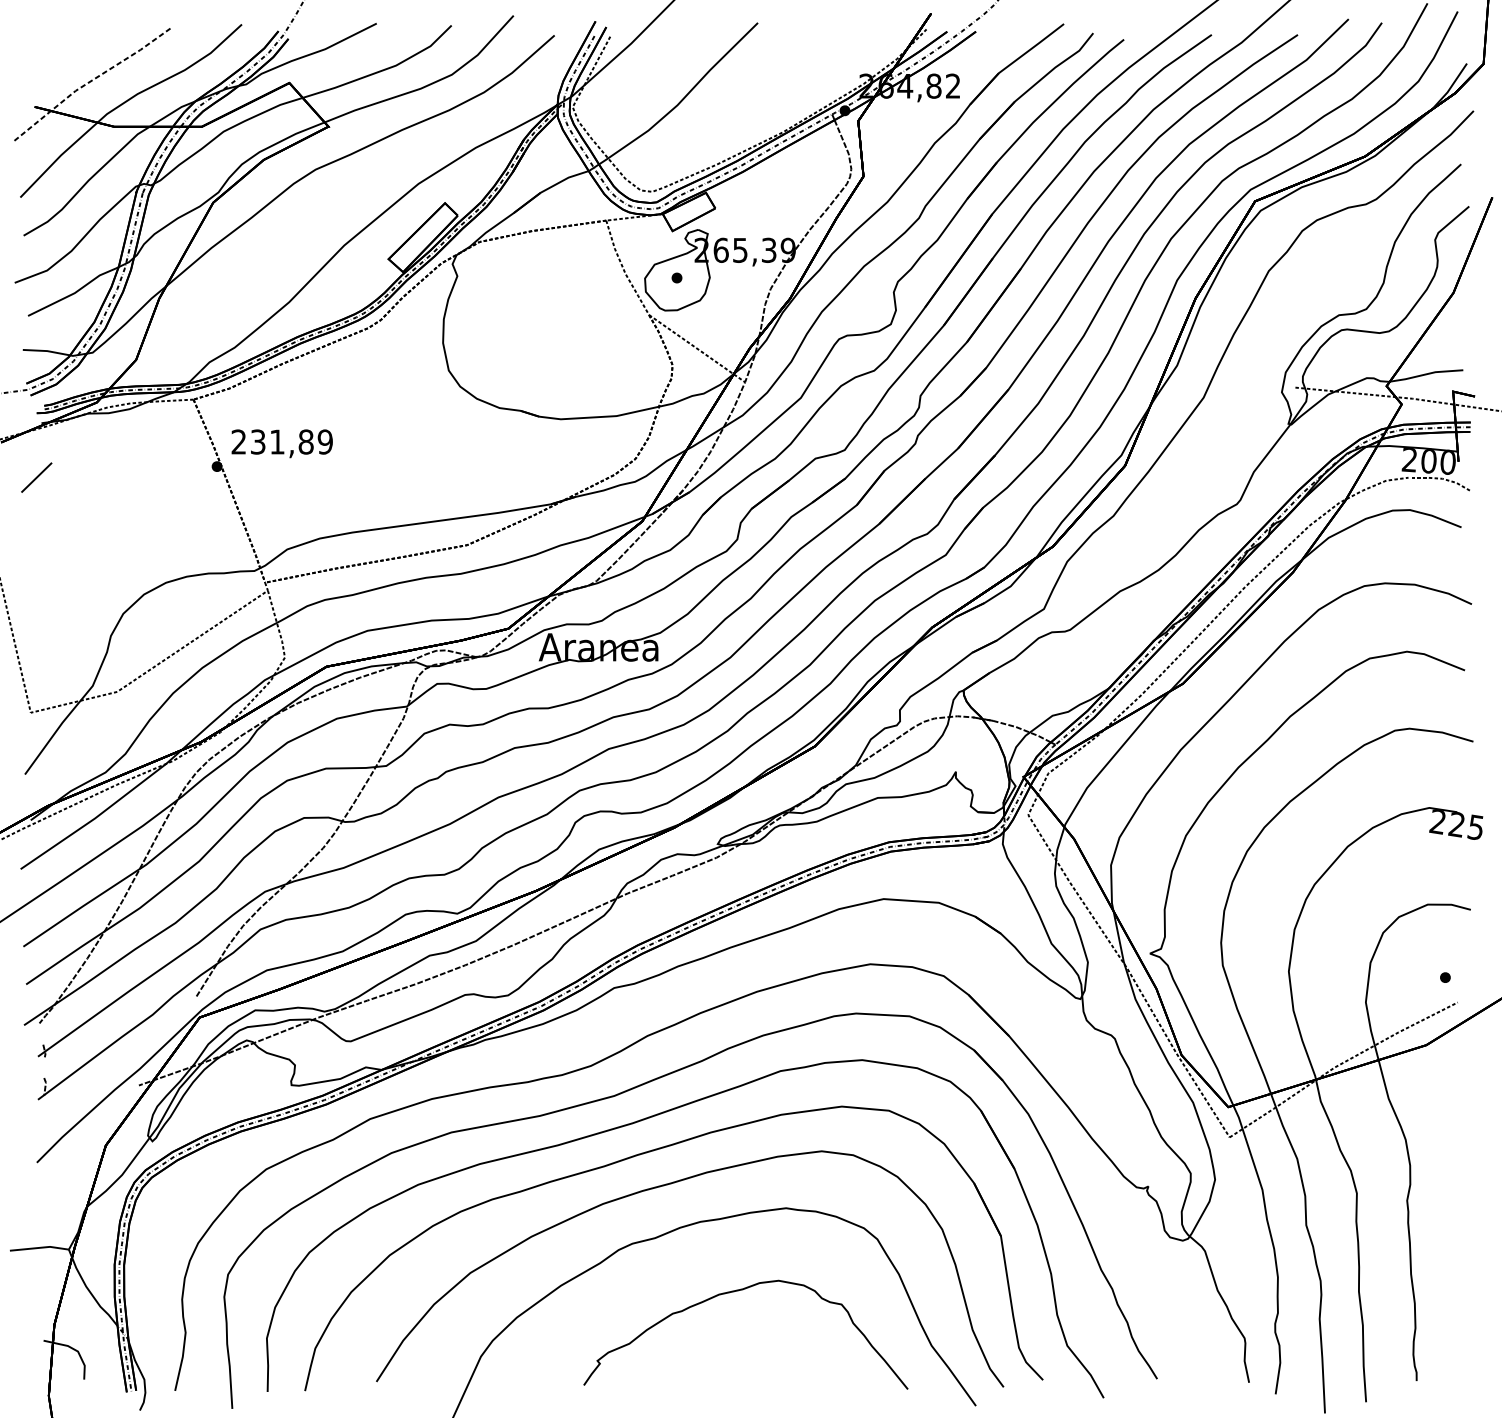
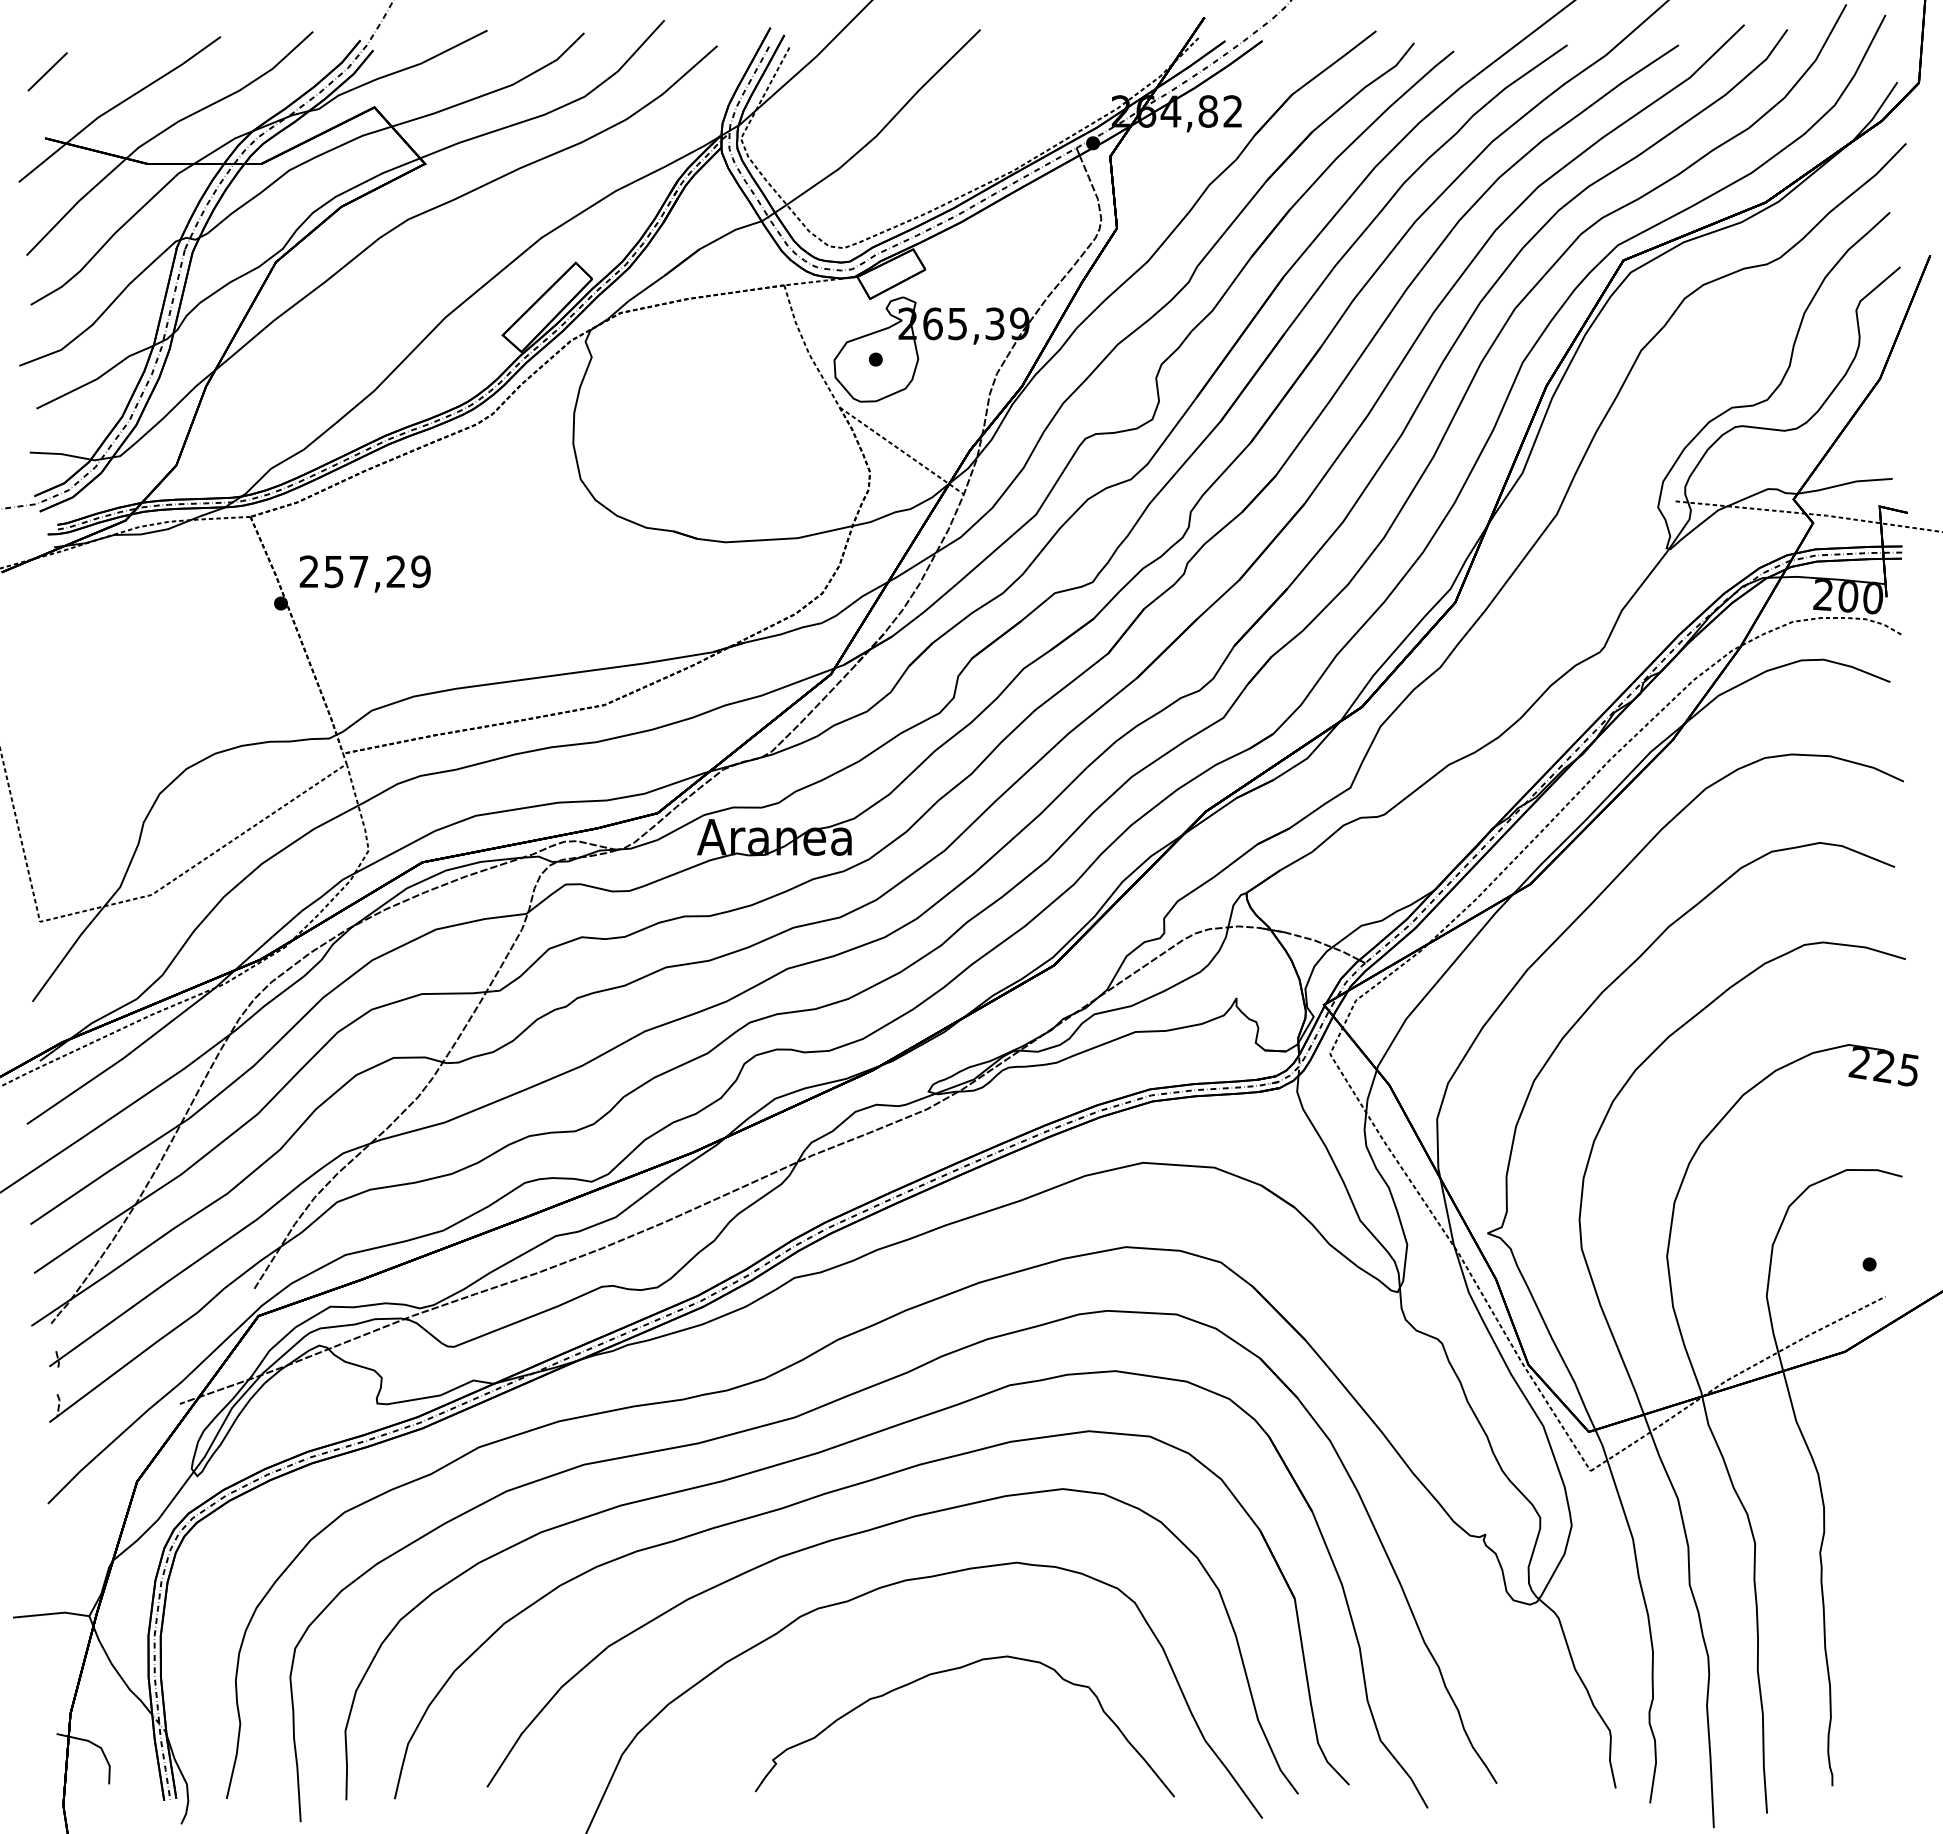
line: (90, 81) -> (117, 105), dashed -> solid
text: (282, 441) -> (365, 571), 231,89 -> 257,29
line: (36, 477) -> (47, 71), moved

